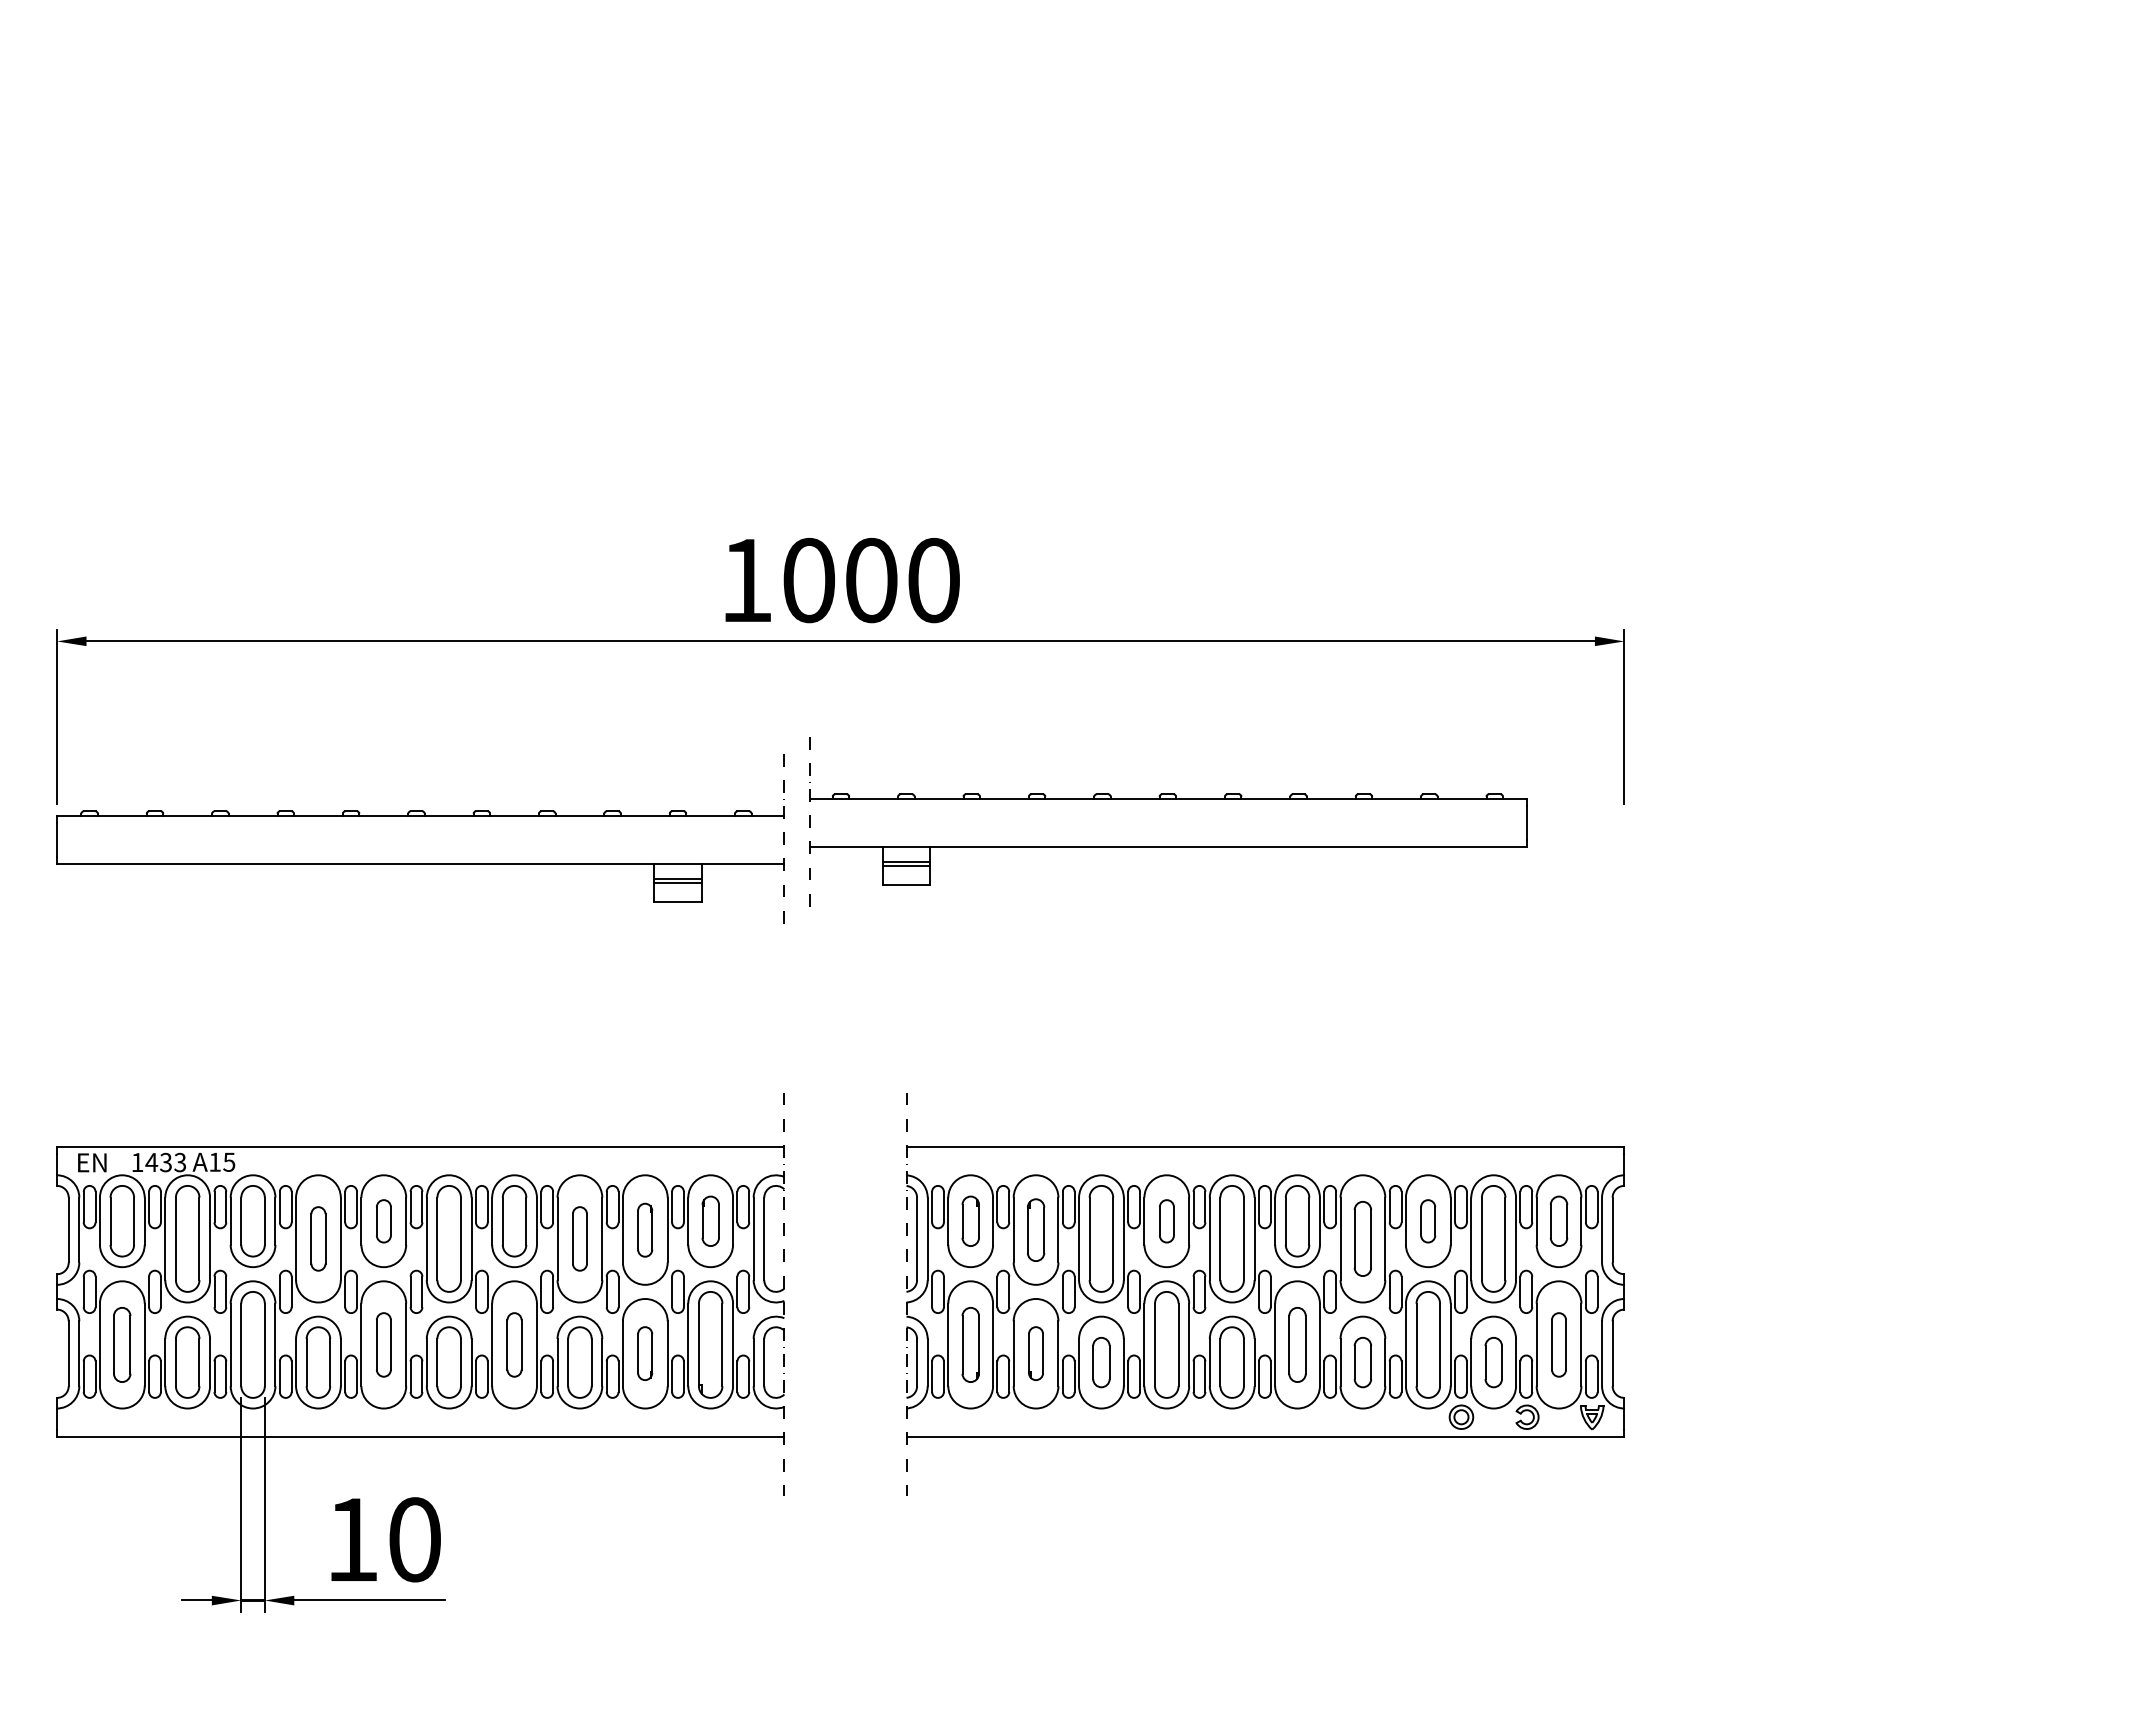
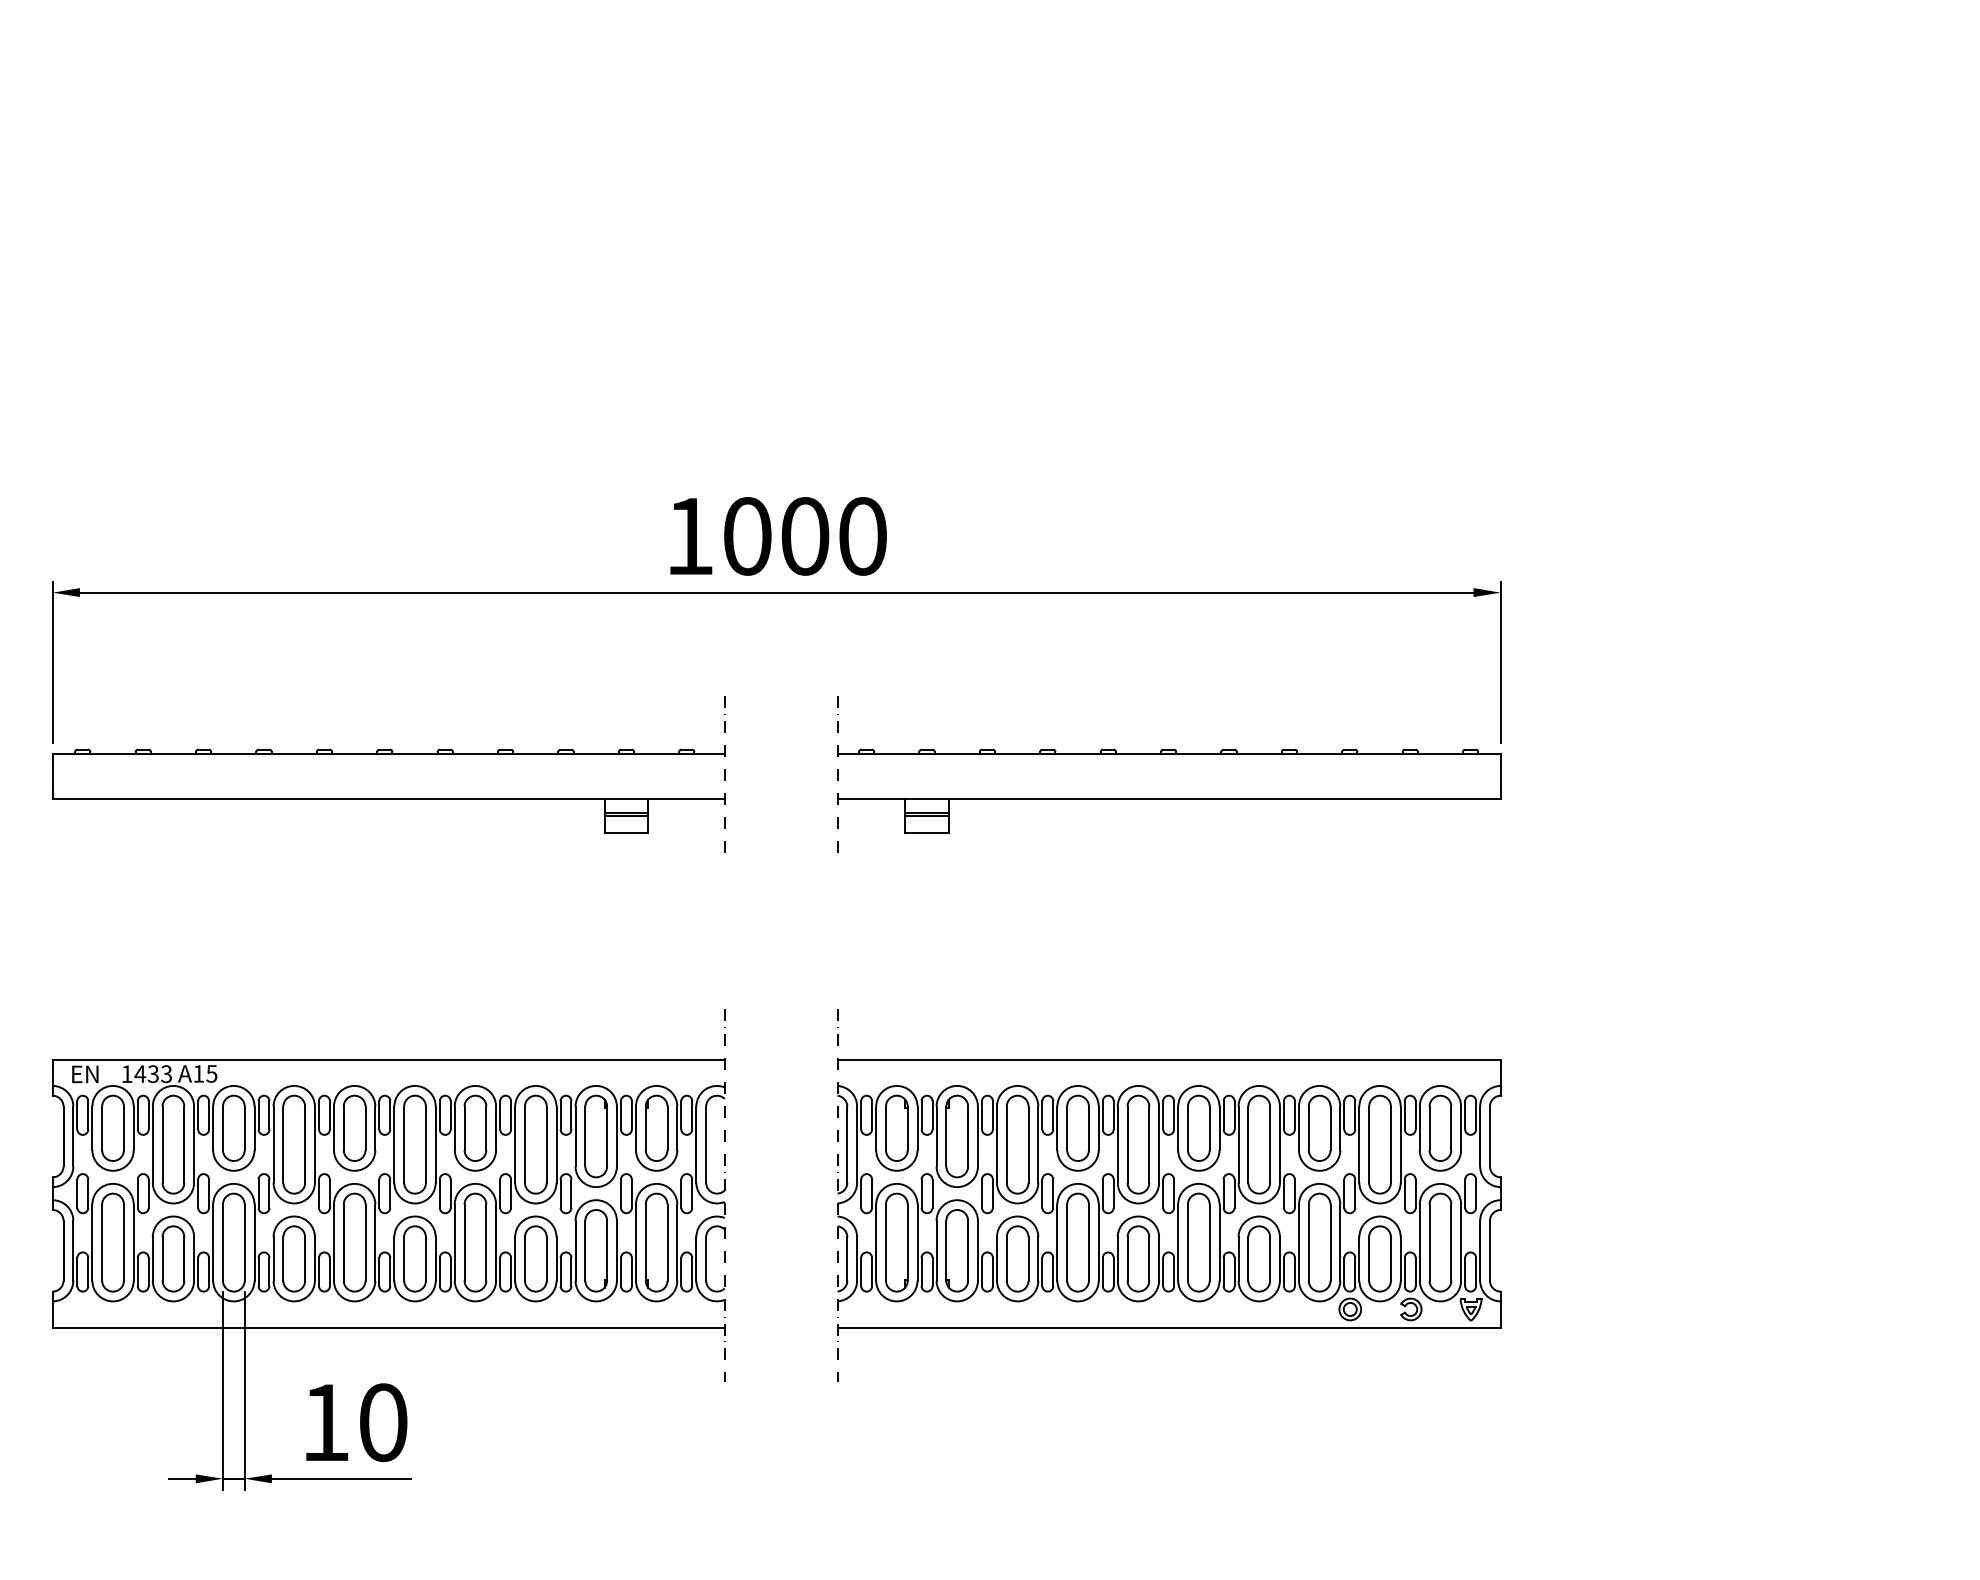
part: (1168, 799) -> (1169, 754), moved
part: (383, 1221) -> (354, 1128), size x1.67
part: (710, 1221) -> (656, 1128), size x1.43
part: (970, 1221) -> (896, 1128), size x1.43
part: (1166, 1221) -> (1077, 1128), size x1.67
part: (1427, 1221) -> (1318, 1128), size x1.67
part: (1558, 1221) -> (1439, 1128), size x1.43
part: (644, 1230) -> (595, 1136), size x1.67
part: (1035, 1230) -> (956, 1136), size x1.43
part: (318, 1238) -> (294, 1144), size x1.67
part: (579, 1238) -> (535, 1144), size x1.67
part: (1362, 1238) -> (1258, 1144), size x1.43
part: (121, 1344) -> (112, 1242), size x1.43
part: (383, 1344) -> (354, 1242), size x1.67
part: (514, 1344) -> (475, 1242), size x1.67
part: (970, 1344) -> (896, 1242), size x1.43
part: (1297, 1344) -> (1198, 1242), size x1.43
part: (1558, 1344) -> (1439, 1242), size x1.67
part: (644, 1353) -> (595, 1250), size x1.67
part: (1035, 1353) -> (956, 1250), size x1.67
part: (1101, 1362) -> (1017, 1258), size x1.43
part: (1362, 1362) -> (1258, 1258), size x1.43
part: (1493, 1362) -> (1379, 1258), size x1.43

